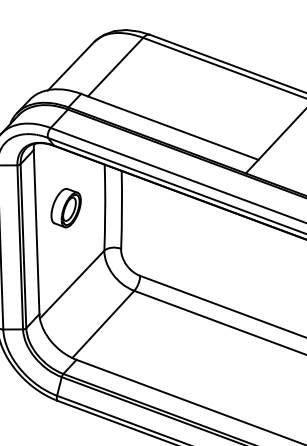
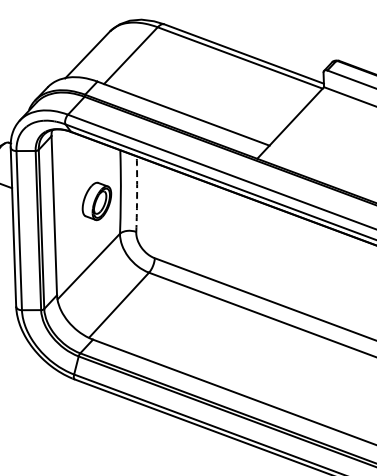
part: (65, 208) -> (96, 201), moved
arc: (122, 210) -> (137, 194), solid -> dashed

